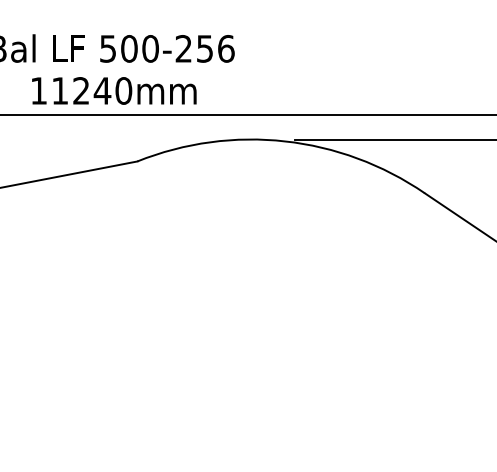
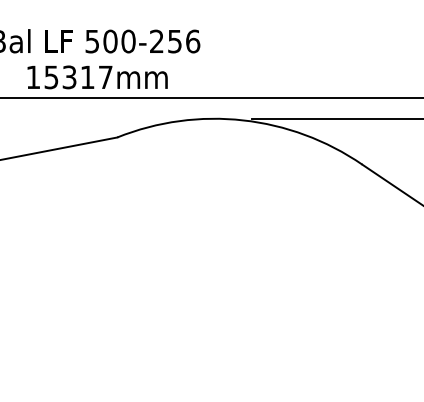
text: (92, 90) -> (79, 77), 11240mm -> 15317mm

